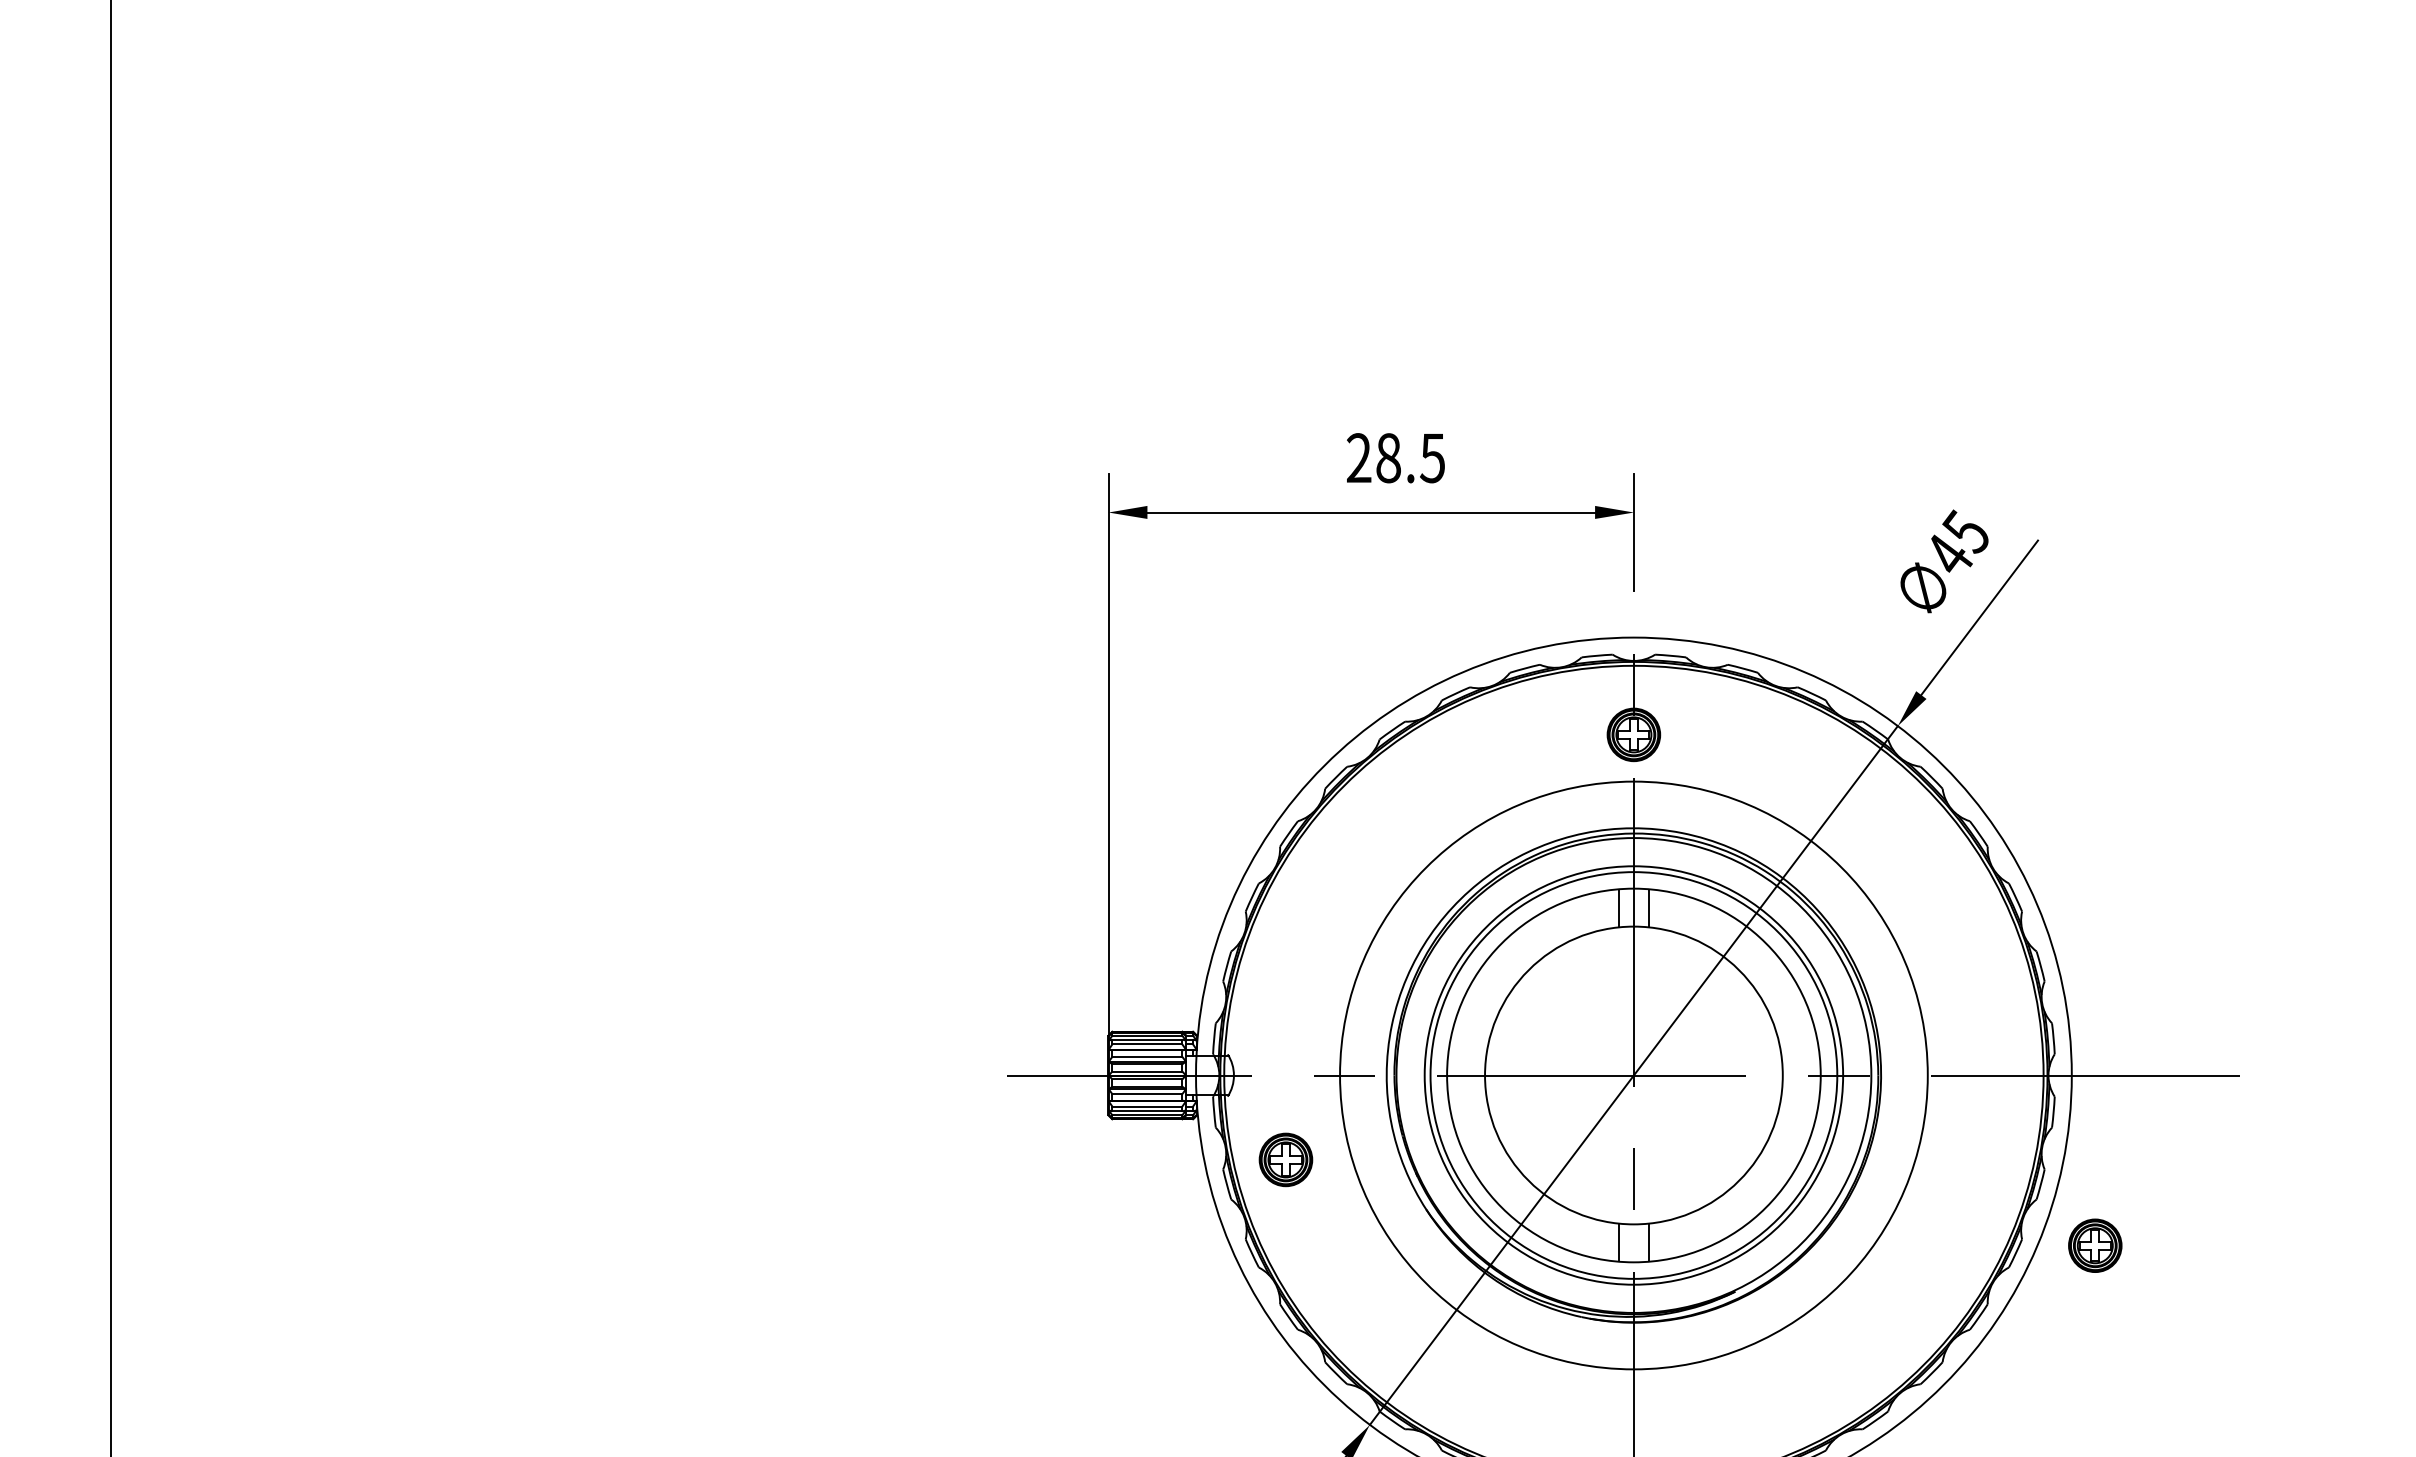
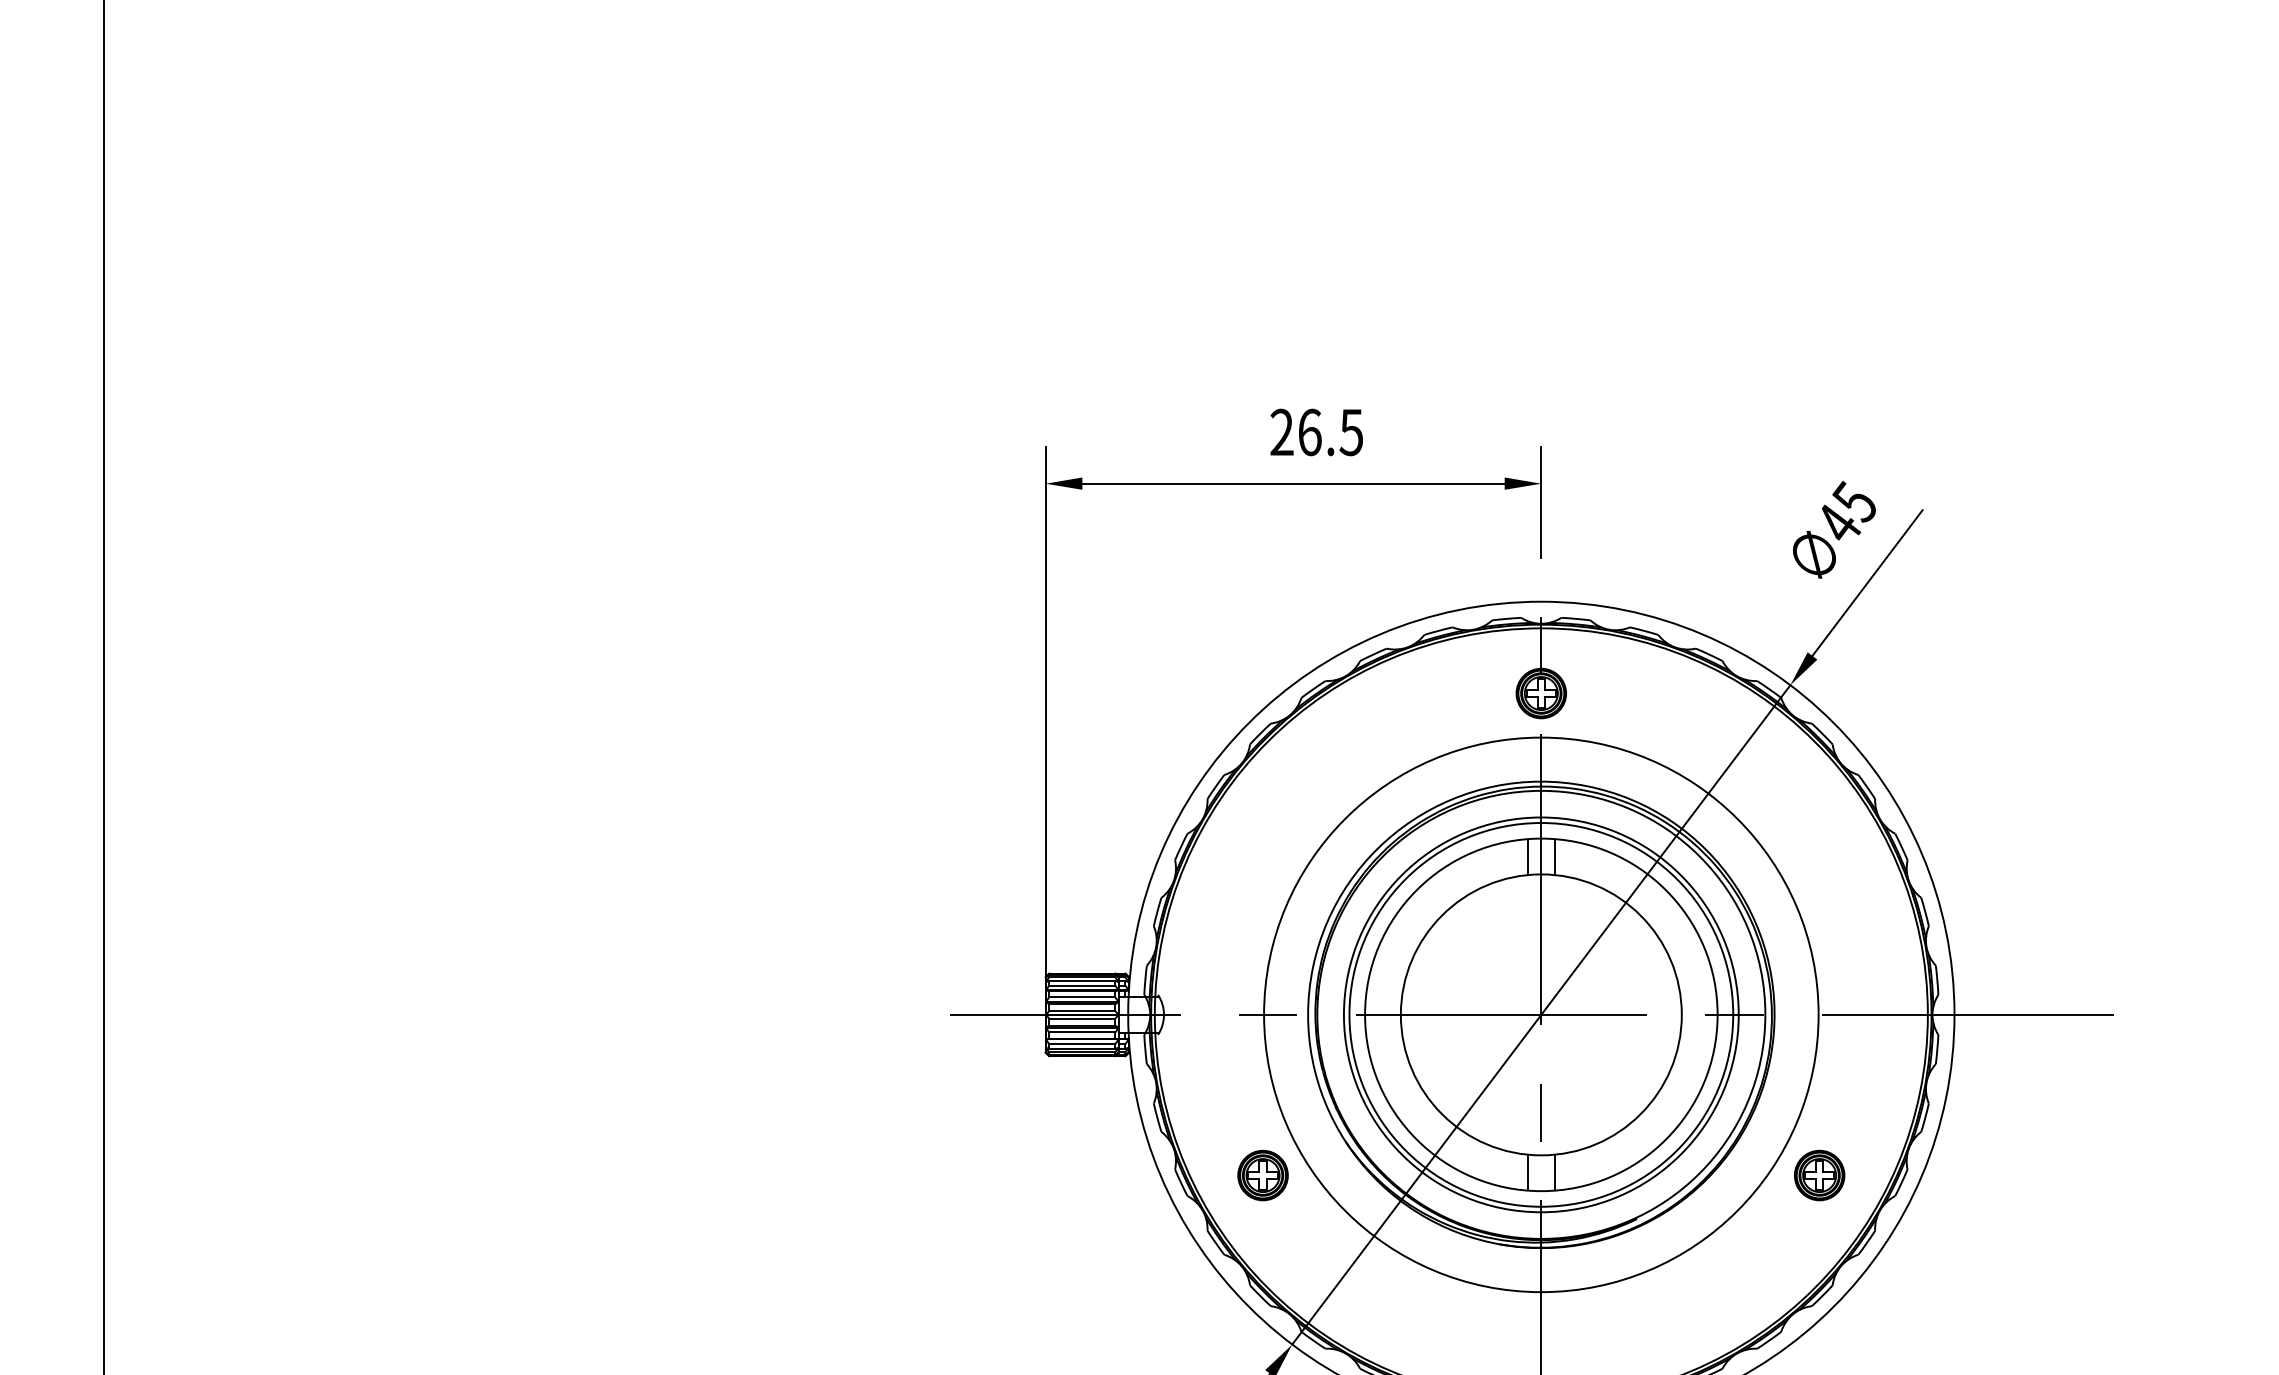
text: (1388, 458) -> (1309, 432), 28.5 -> 26.5
part: (1285, 1159) -> (1262, 1175), moved
part: (2095, 1245) -> (1819, 1175), moved

